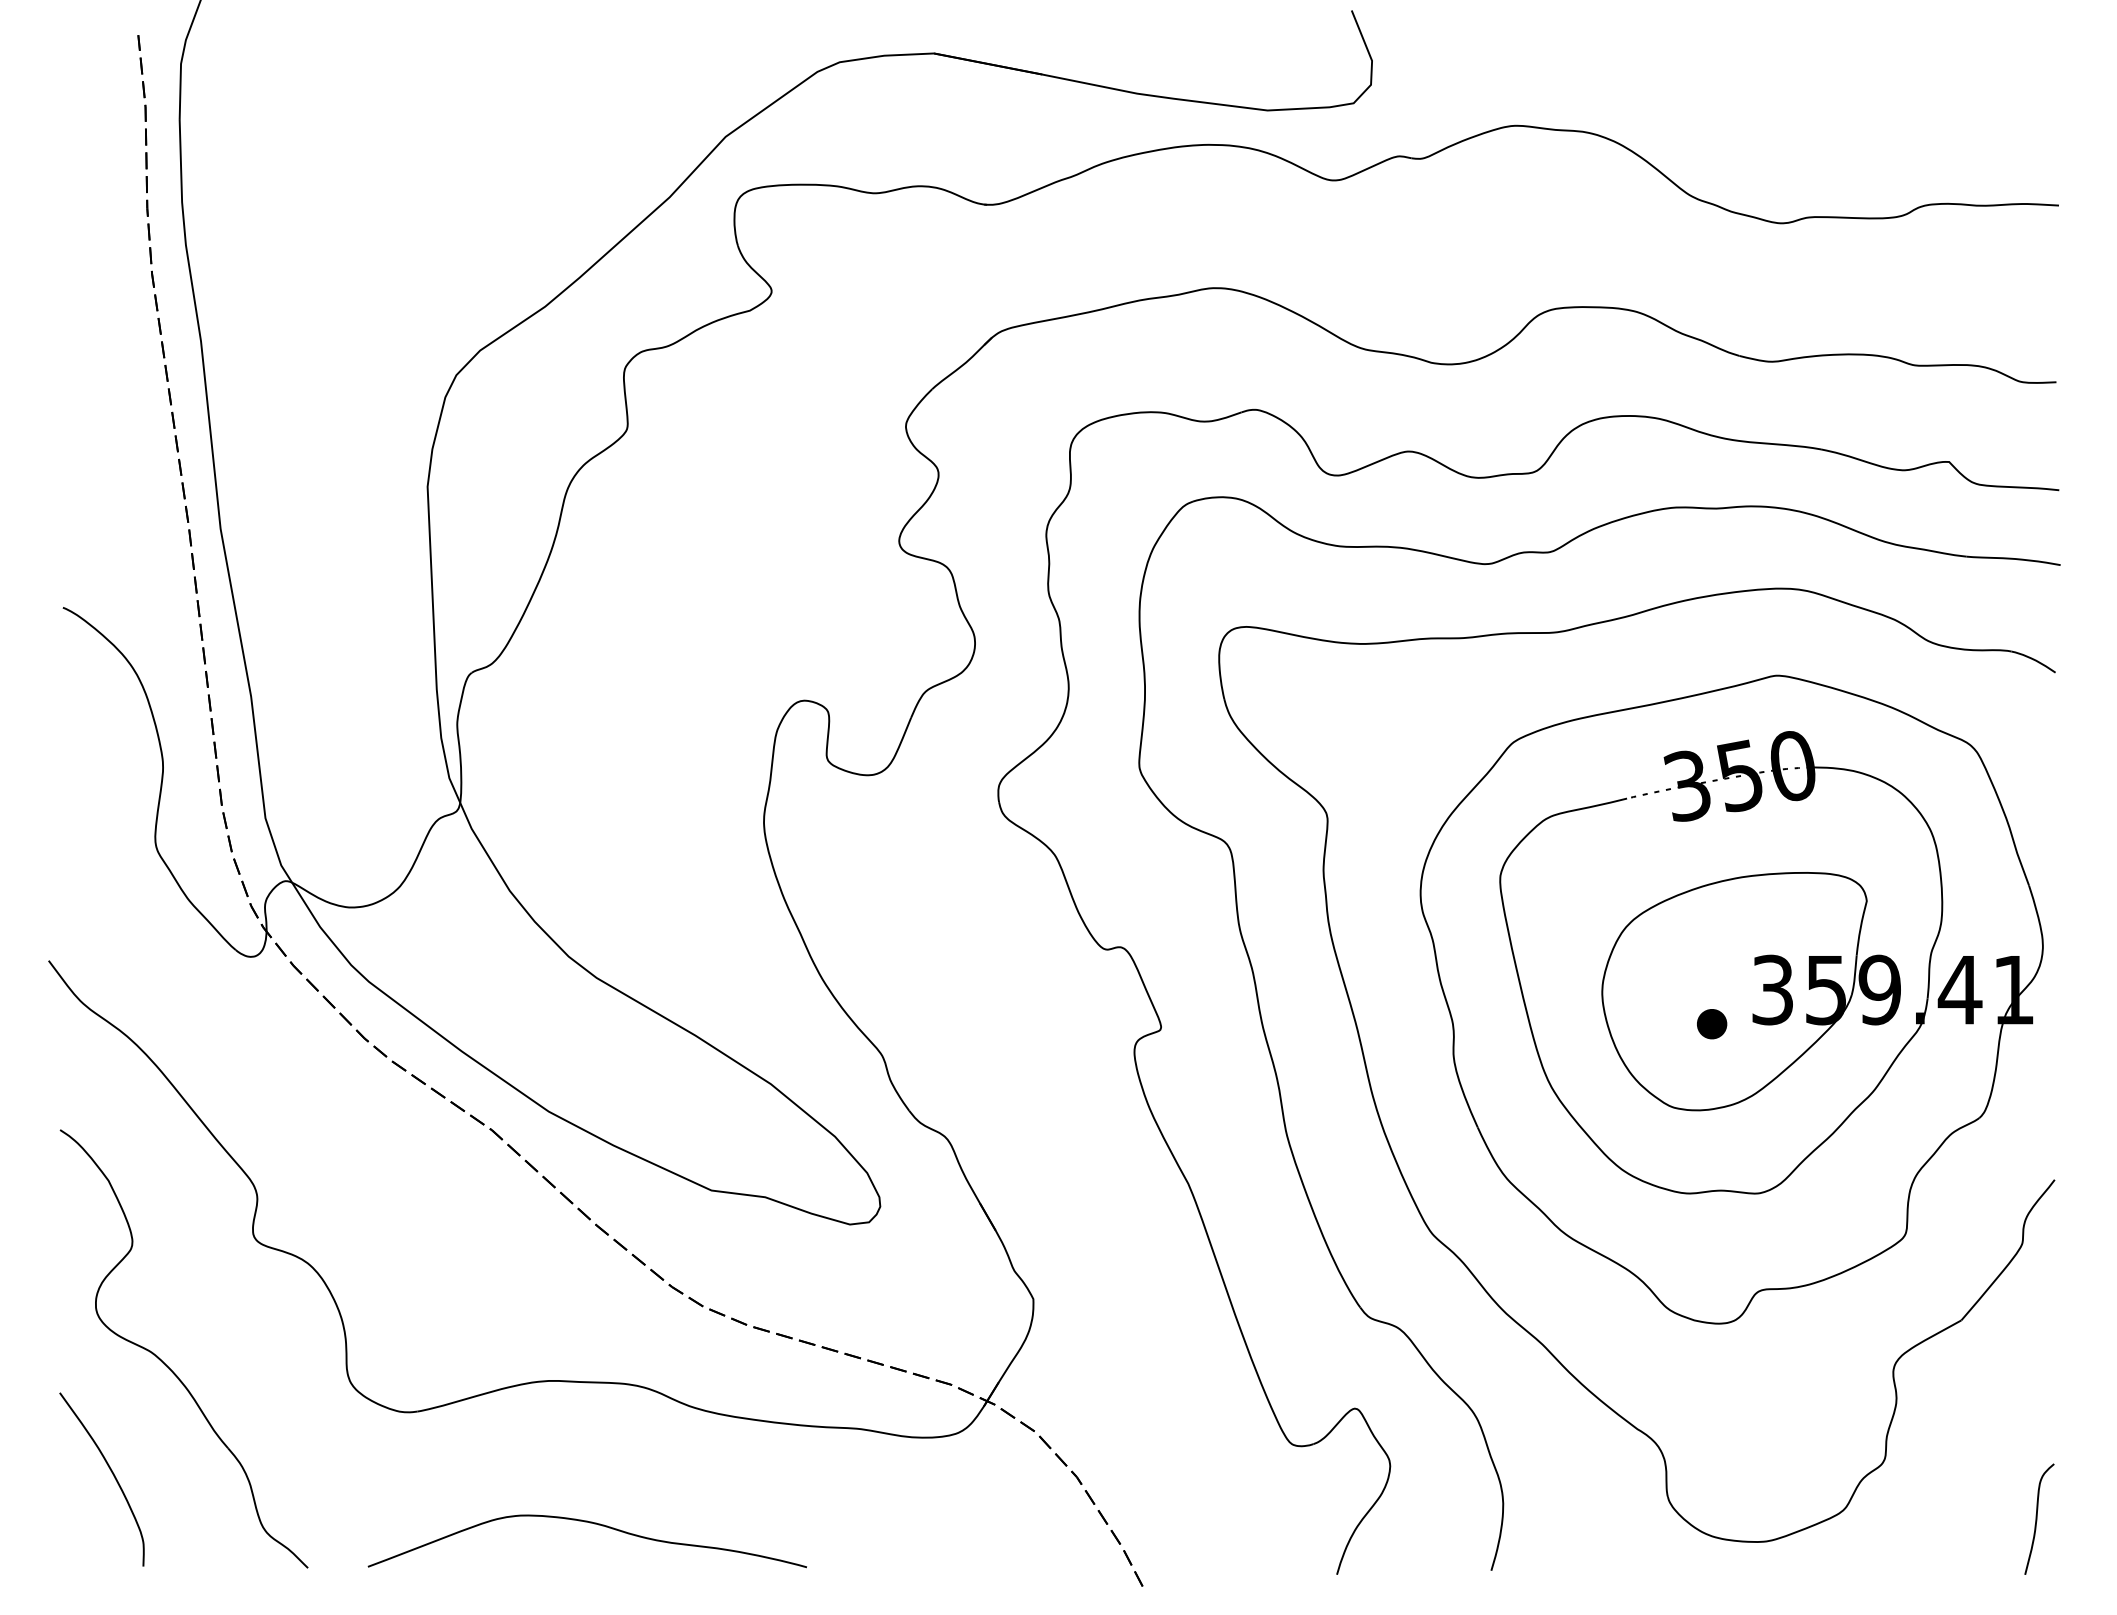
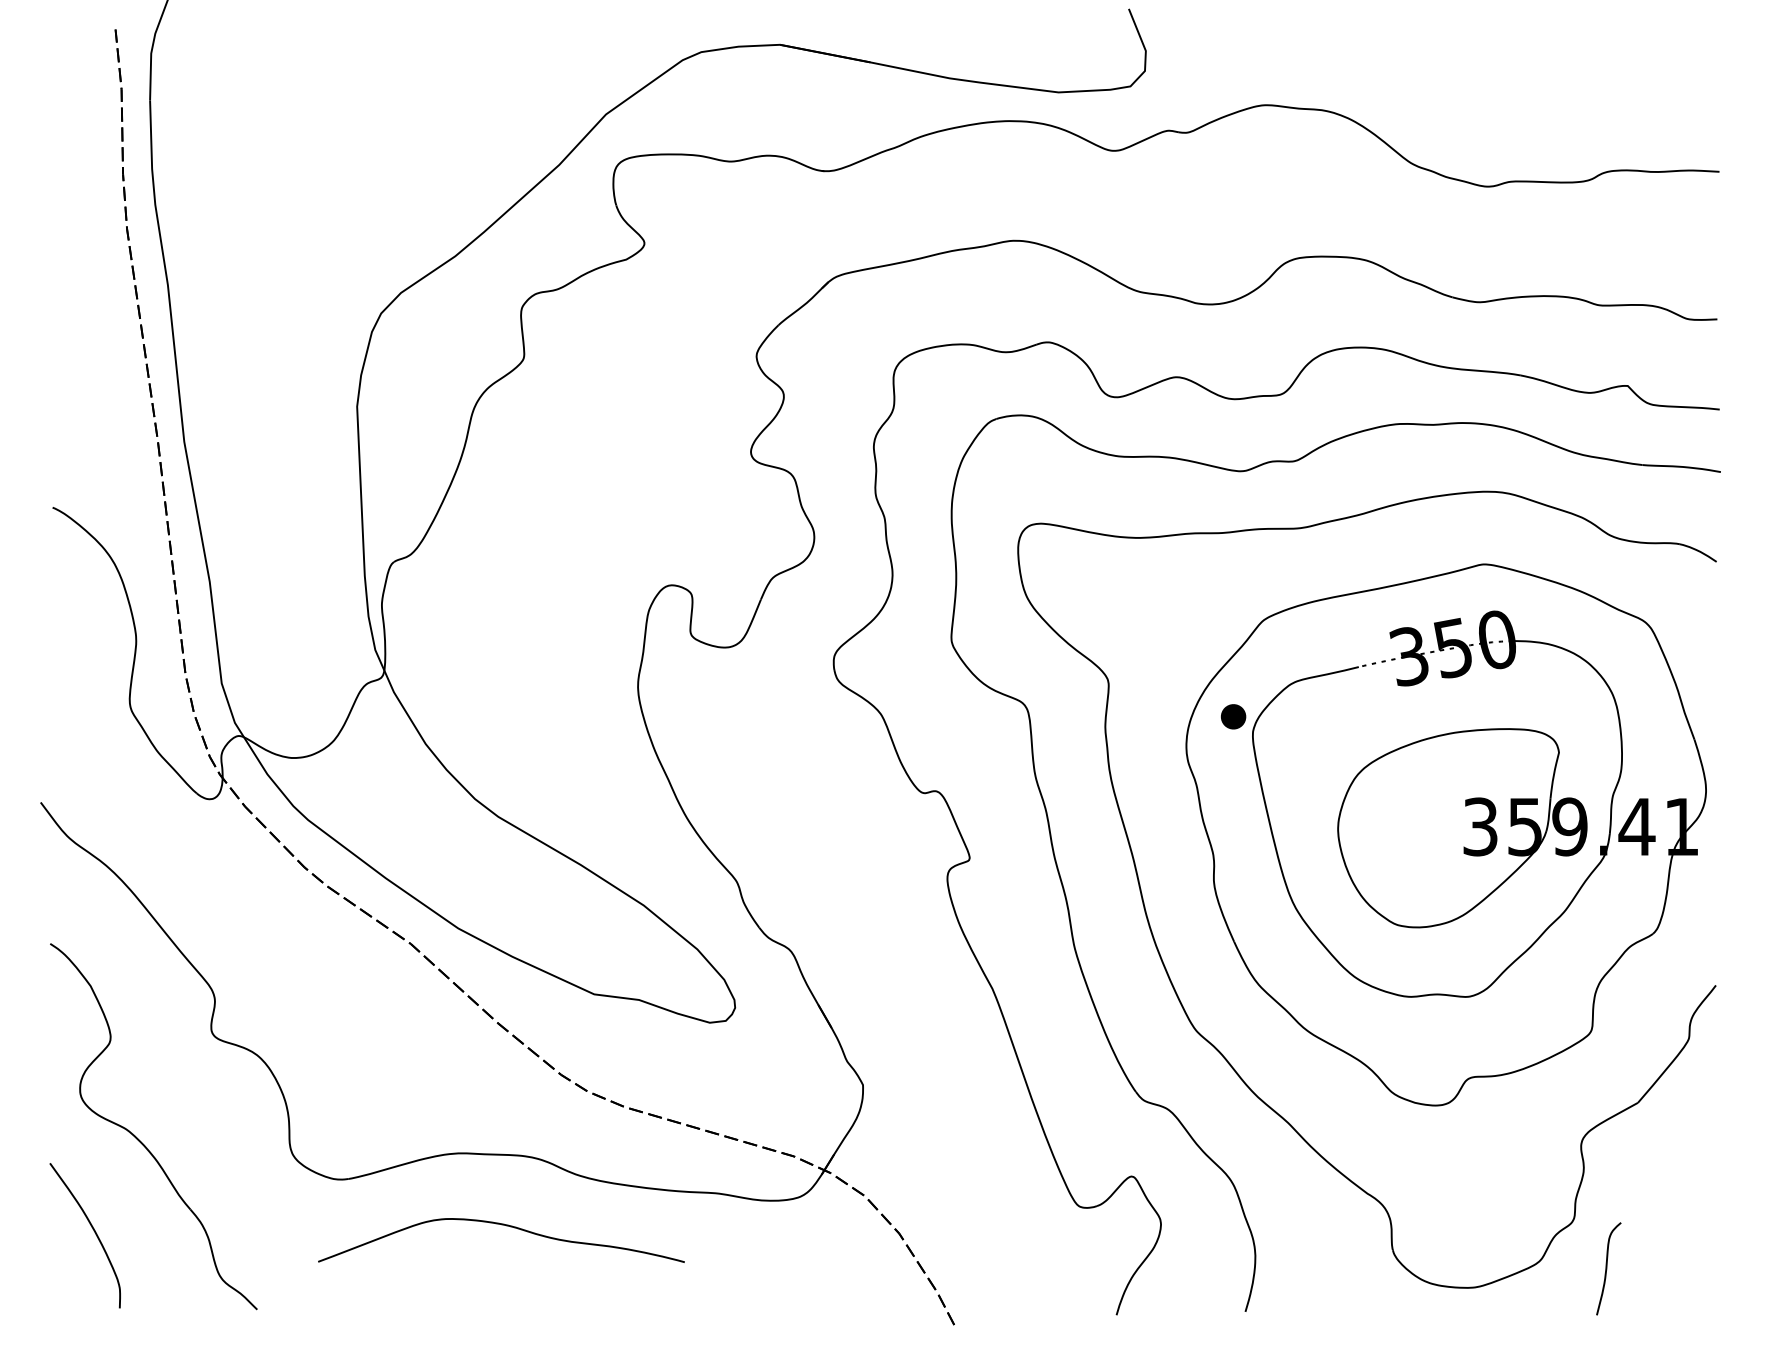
part: (1712, 1024) -> (1233, 717), moved
curve: (2037, 1518) -> (1607, 1268), moved
curve: (589, 1523) -> (503, 1225), moved

